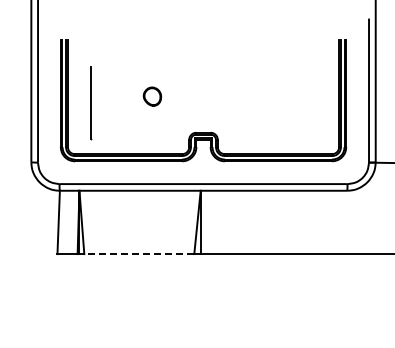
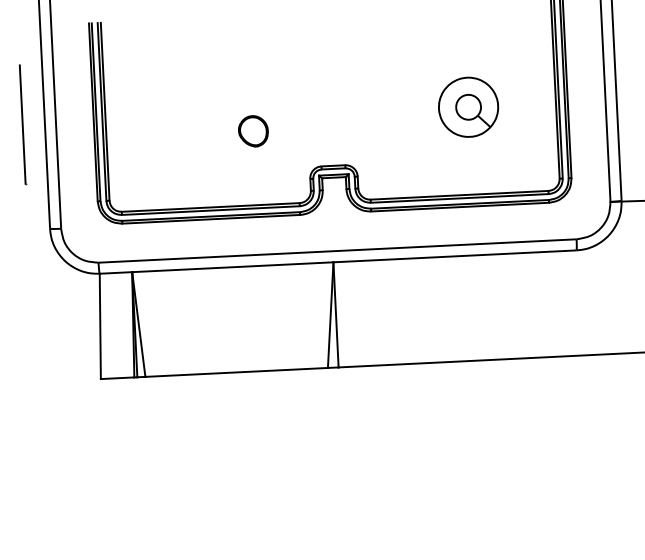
part: (152, 96) -> (253, 131), moved
part: (286, 101) -> (468, 107), added
line: (91, 103) -> (23, 125), moved
line: (139, 254) -> (237, 373), dashed -> solid

